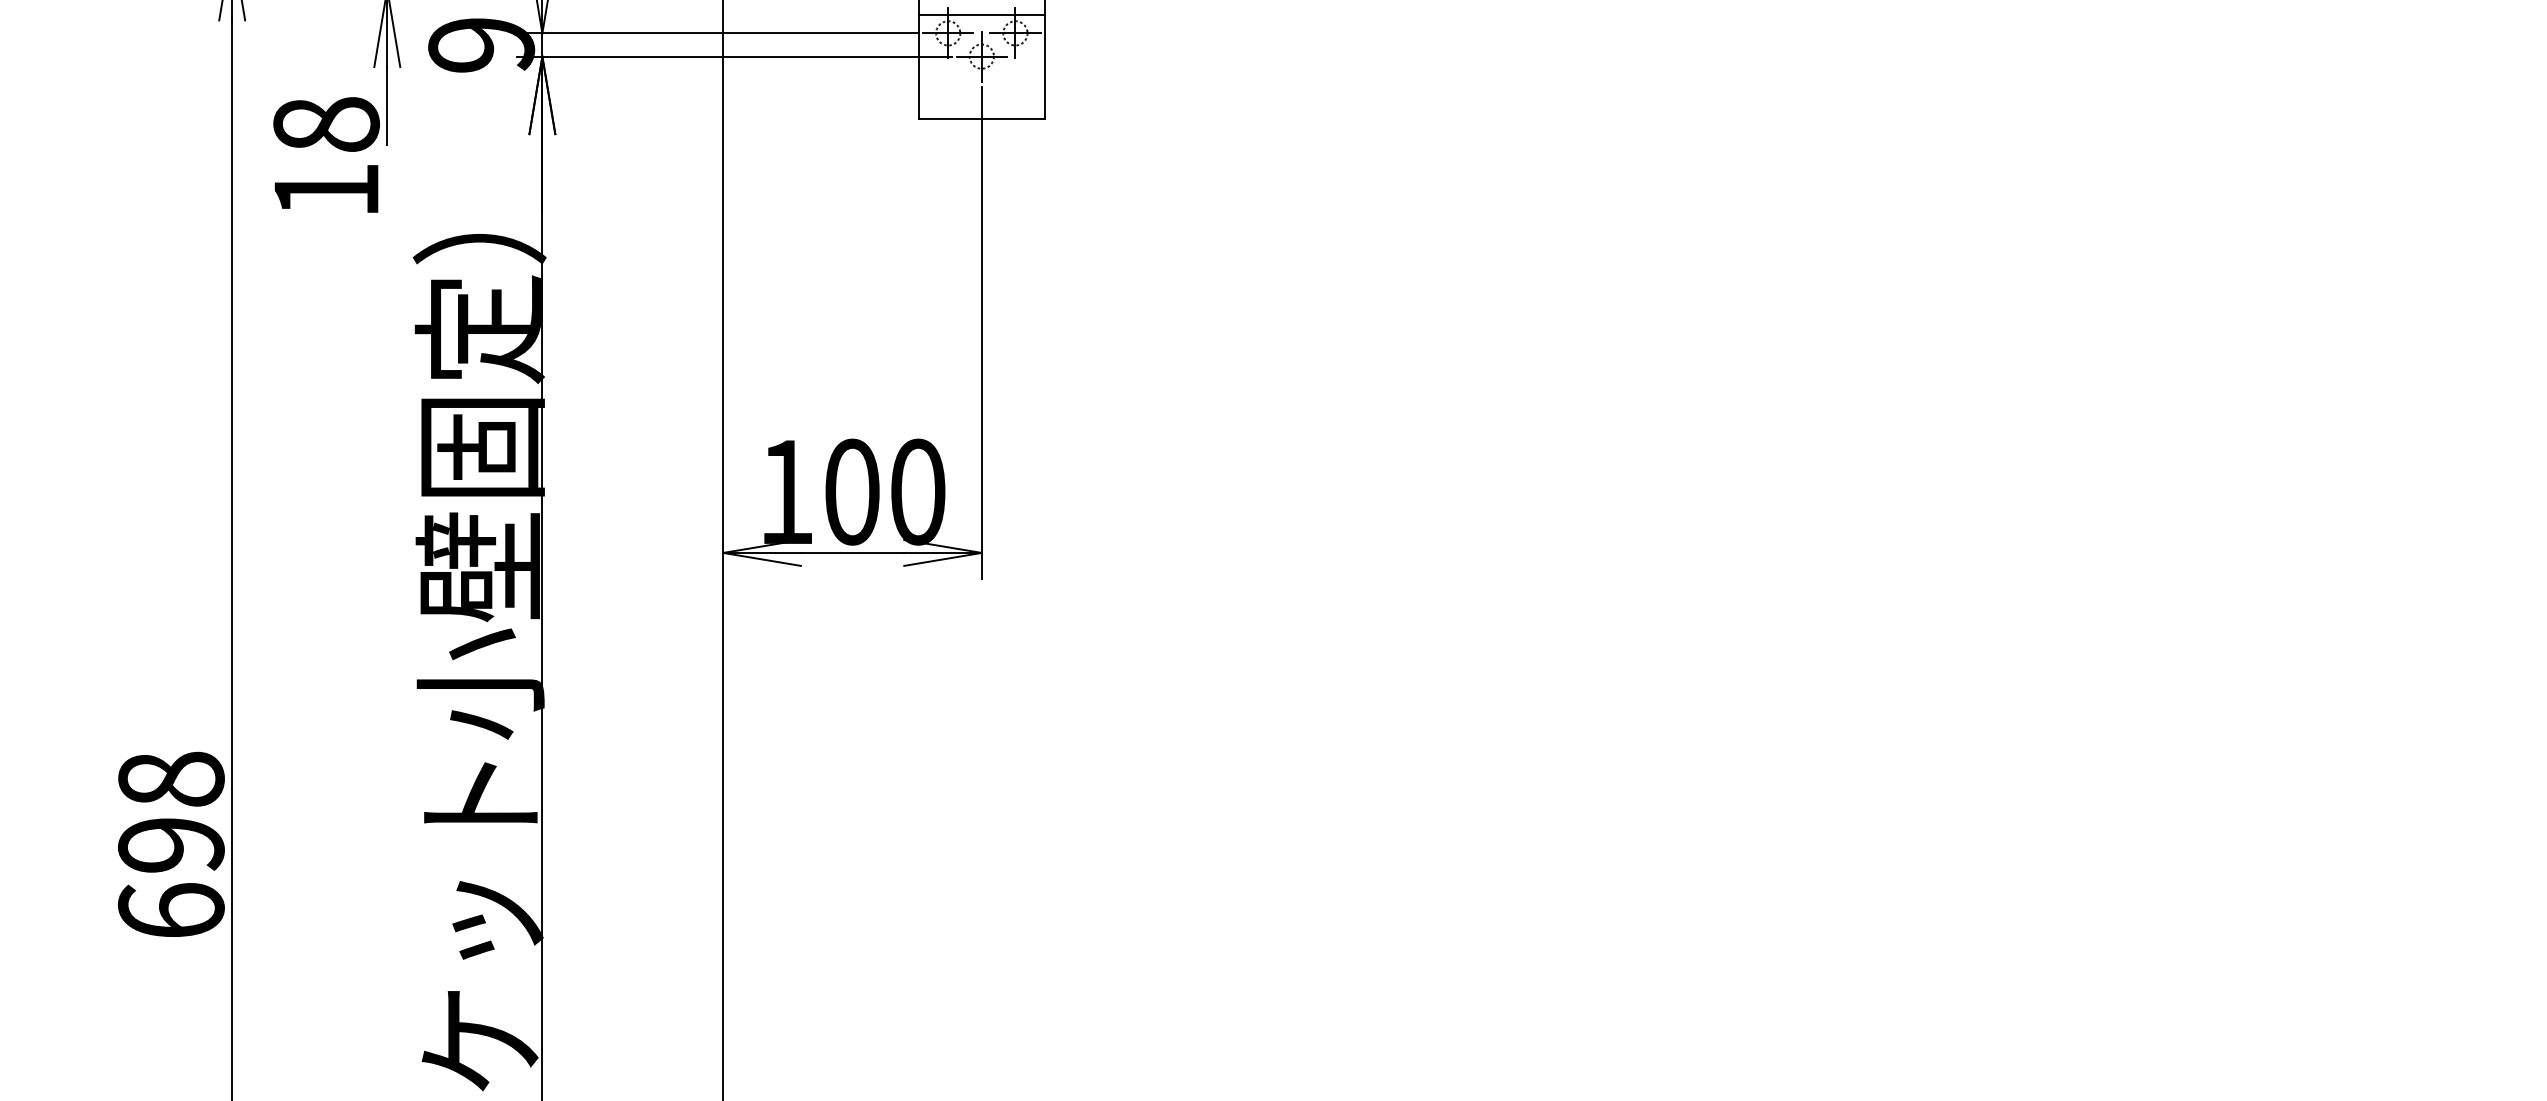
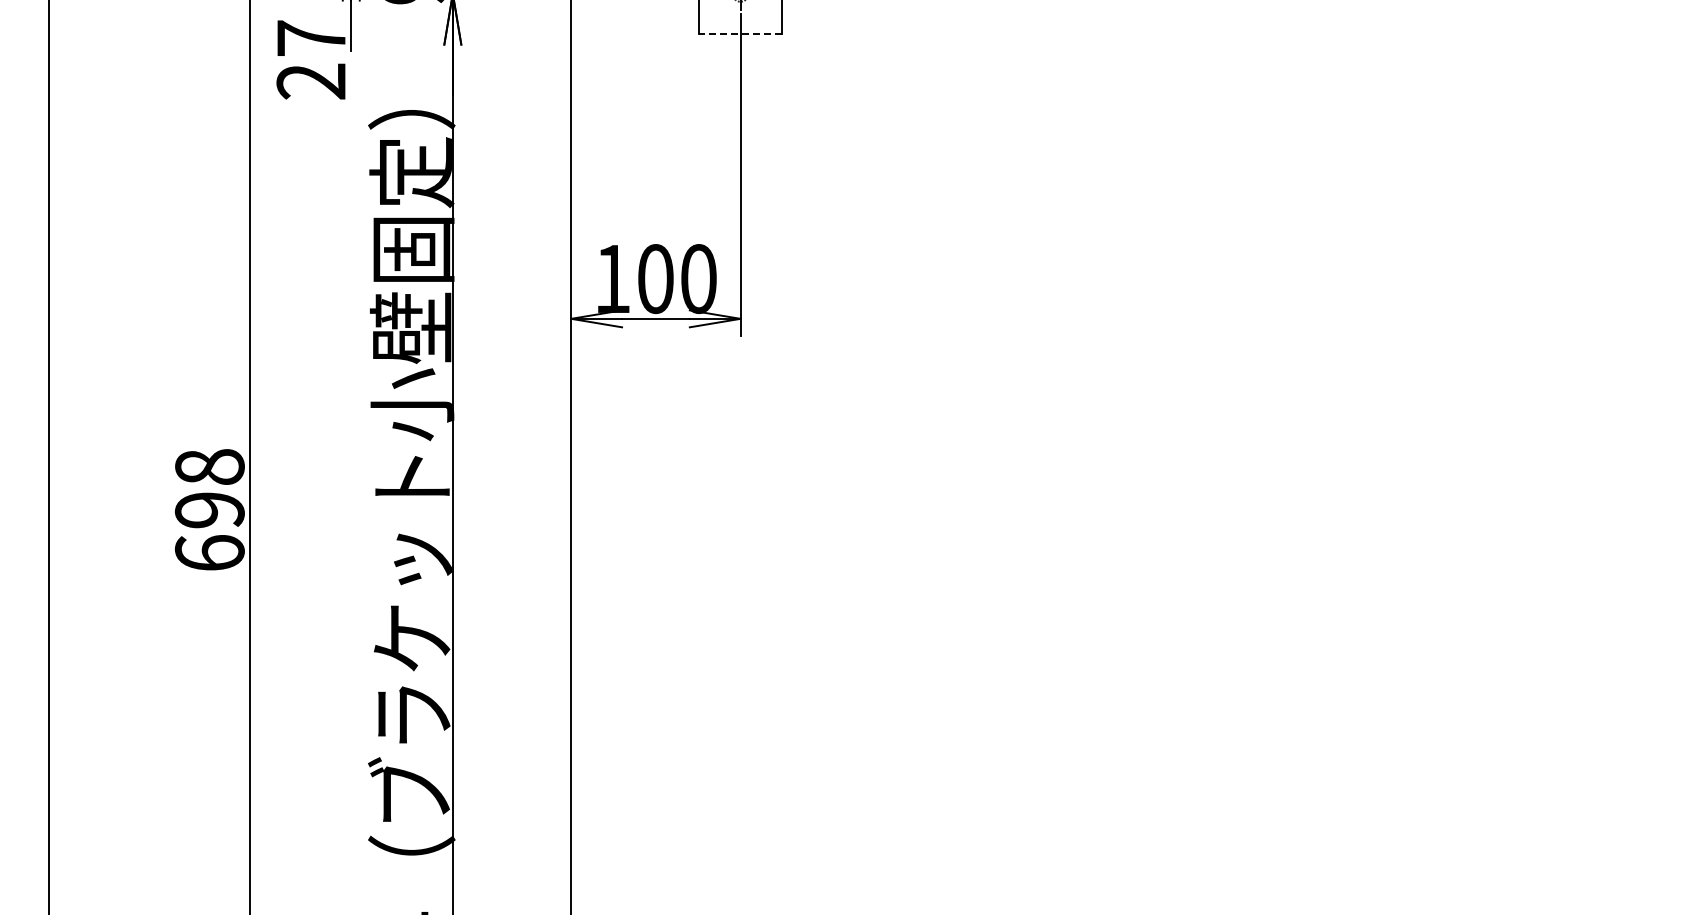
line: (981, 118) -> (740, 34), solid -> dashed
text: (326, 156) -> (311, 59), 18 -> 27

